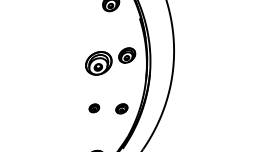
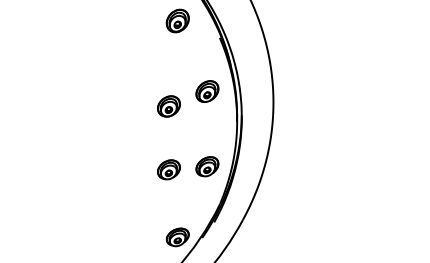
part: (98, 63) -> (168, 106), size x0.62
part: (94, 108) -> (168, 169), size x1.67
part: (121, 108) -> (207, 166), size x1.43

